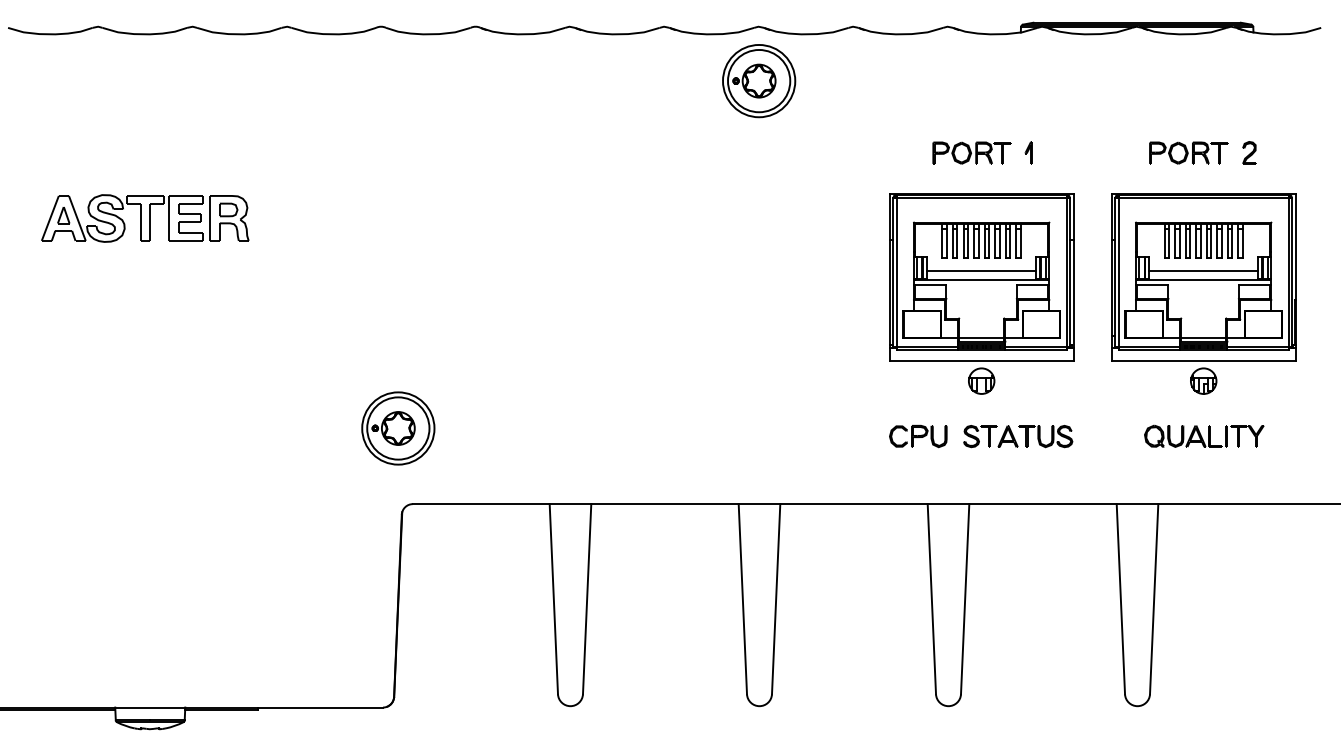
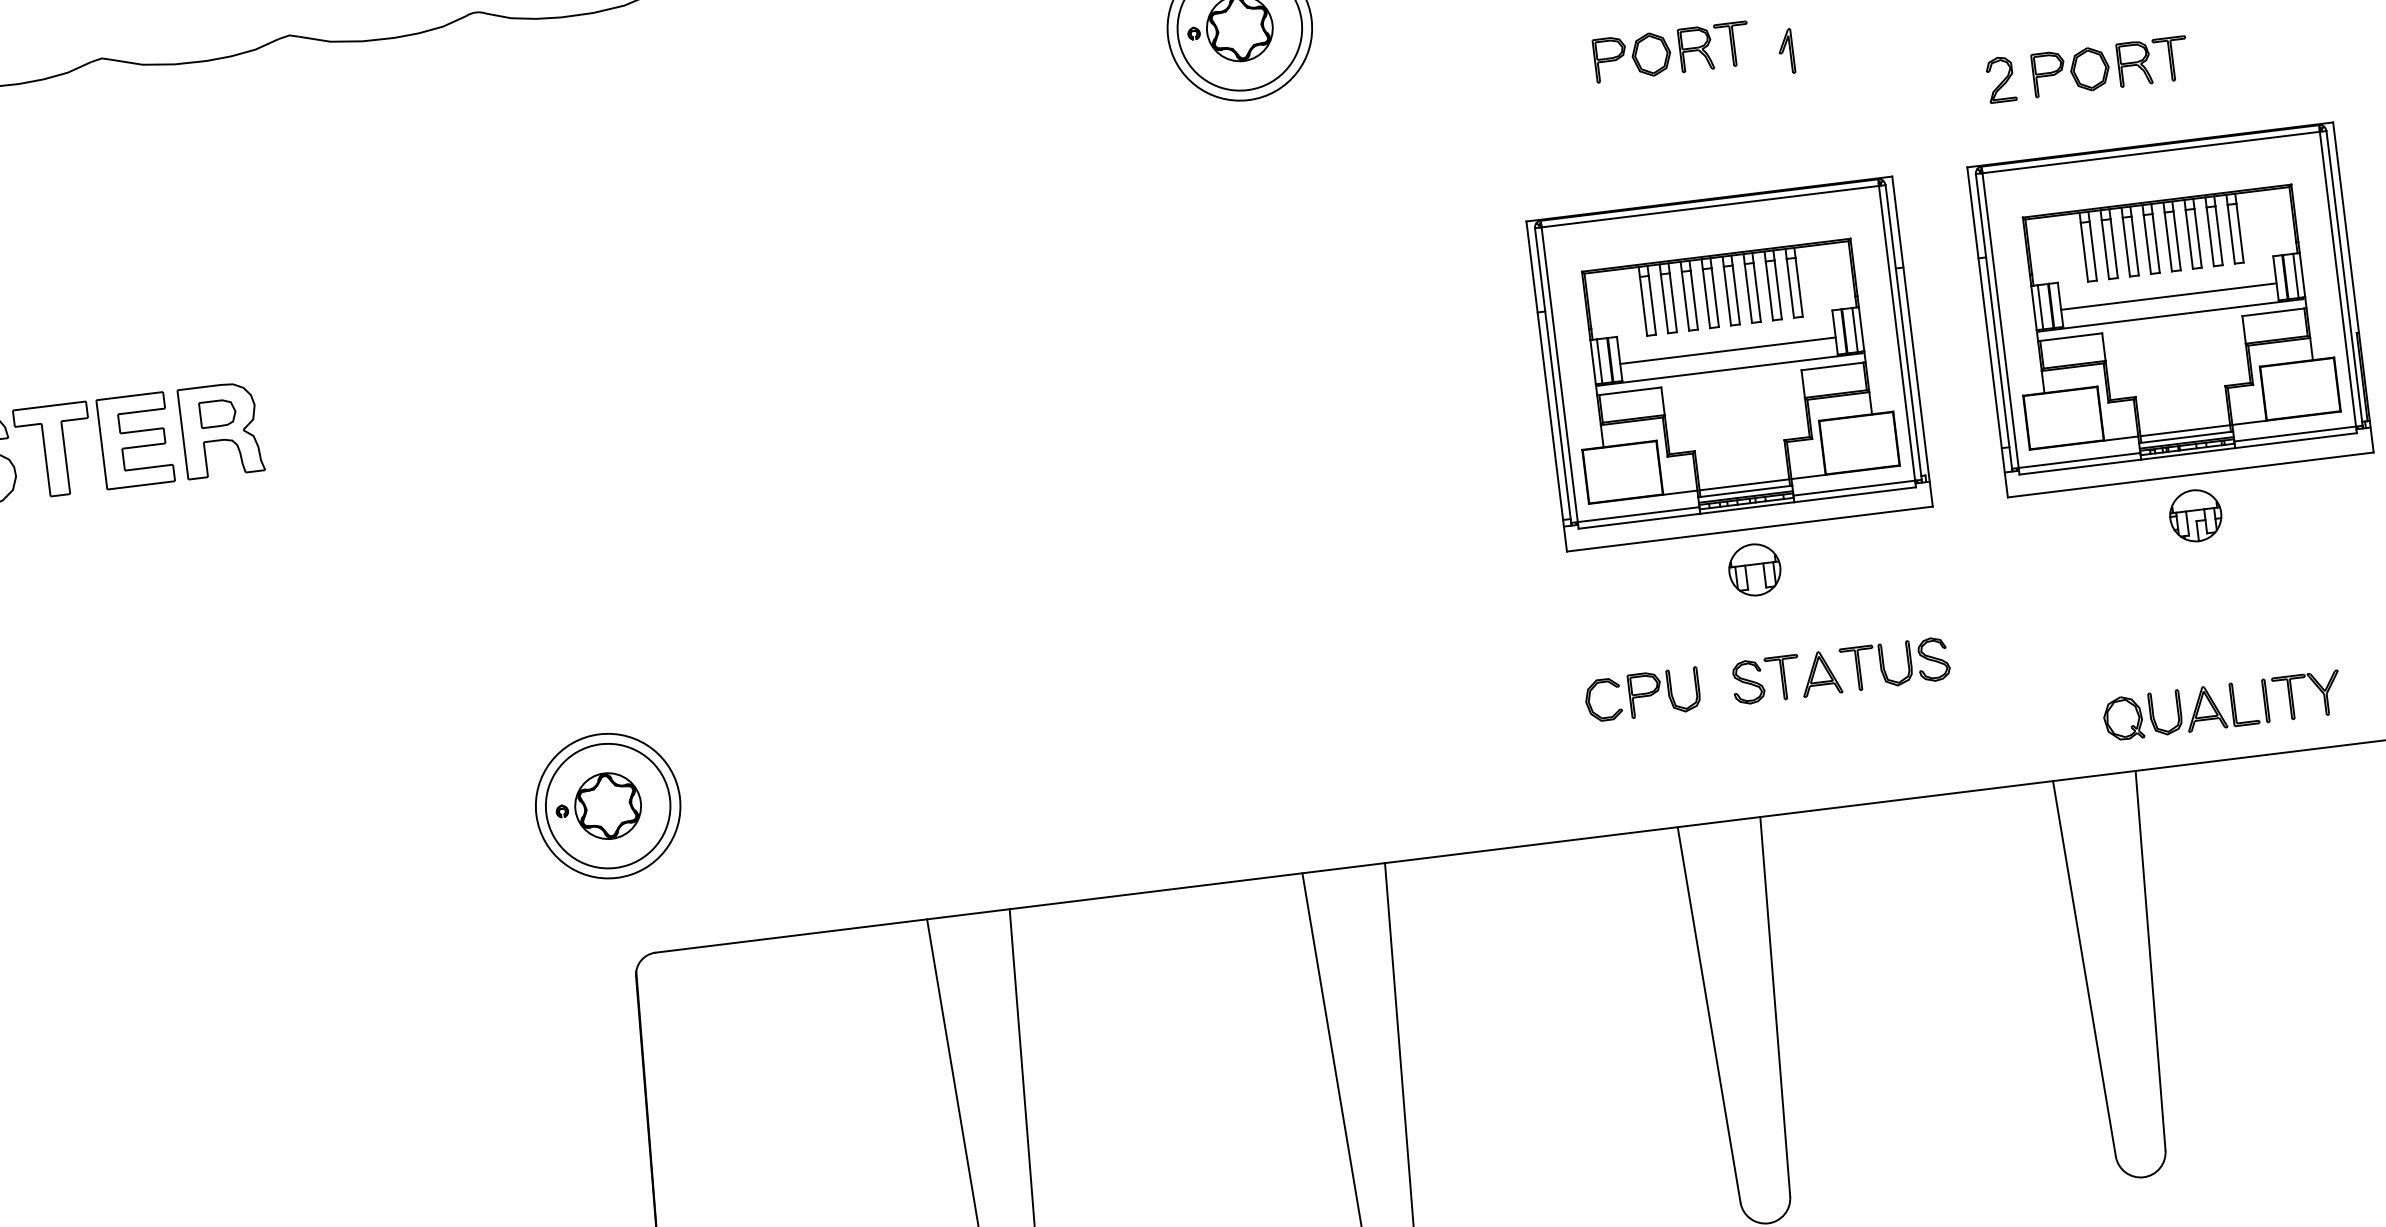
part: (971, 152) -> (1670, 50), moved
part: (1028, 152) -> (1785, 50), moved
part: (1249, 152) -> (2000, 78), moved
part: (1204, 435) -> (2222, 704), moved

